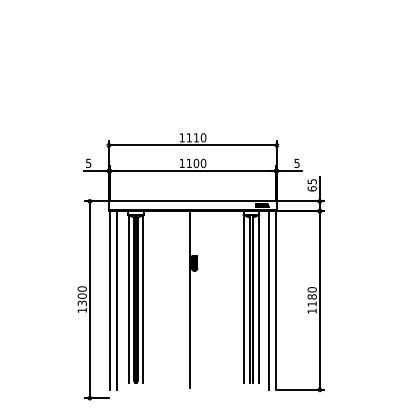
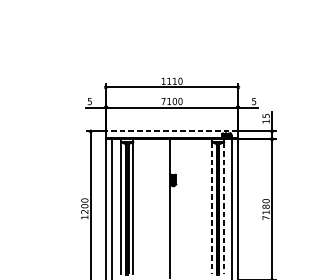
text: (181, 163) -> (163, 101), 1100 -> 7100
text: (311, 188) -> (265, 121), 65 -> 15
line: (192, 201) -> (171, 131), solid -> dashed
line: (244, 299) -> (212, 208), solid -> dashed
line: (258, 299) -> (223, 208), solid -> dashed
text: (82, 302) -> (85, 211), 1300 -> 1200
text: (311, 310) -> (265, 217), 1180 -> 7180

